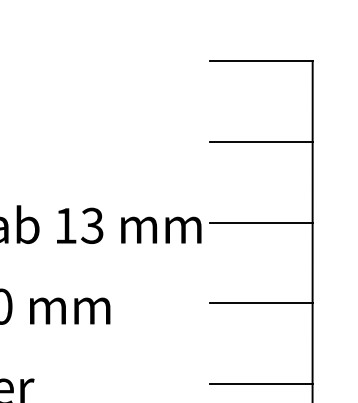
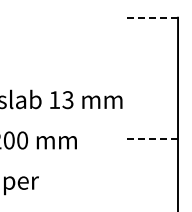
line: (261, 60) -> (152, 17), solid -> dashed
line: (261, 142) -> (152, 58), removed
line: (261, 222) -> (152, 98), removed
line: (261, 302) -> (152, 138), solid -> dashed
line: (261, 384) -> (152, 179), removed

